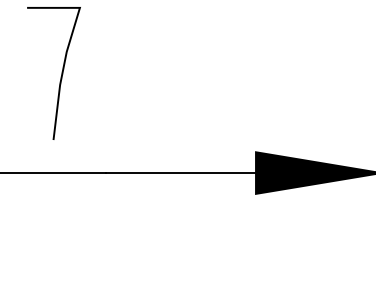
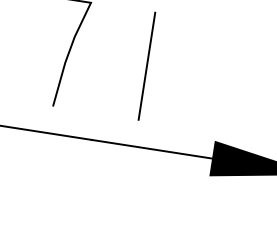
line: (159, 73) -> (147, 65), added

